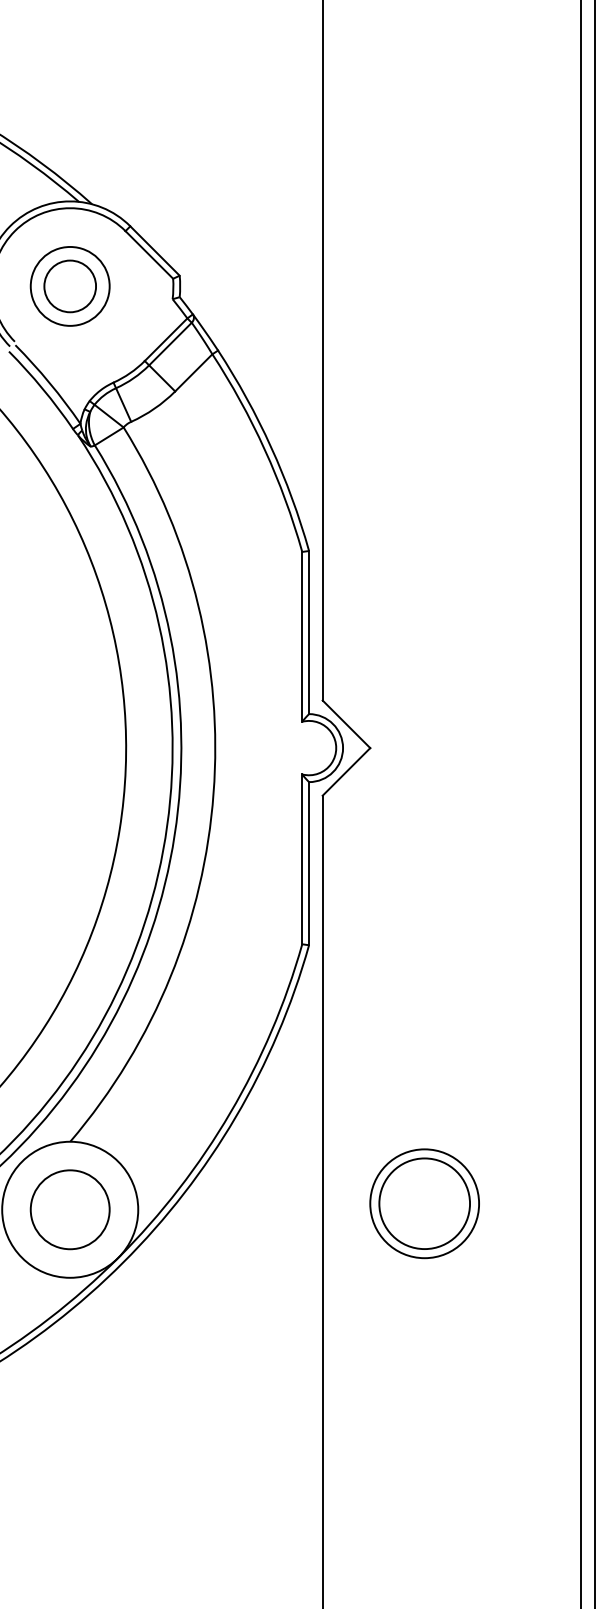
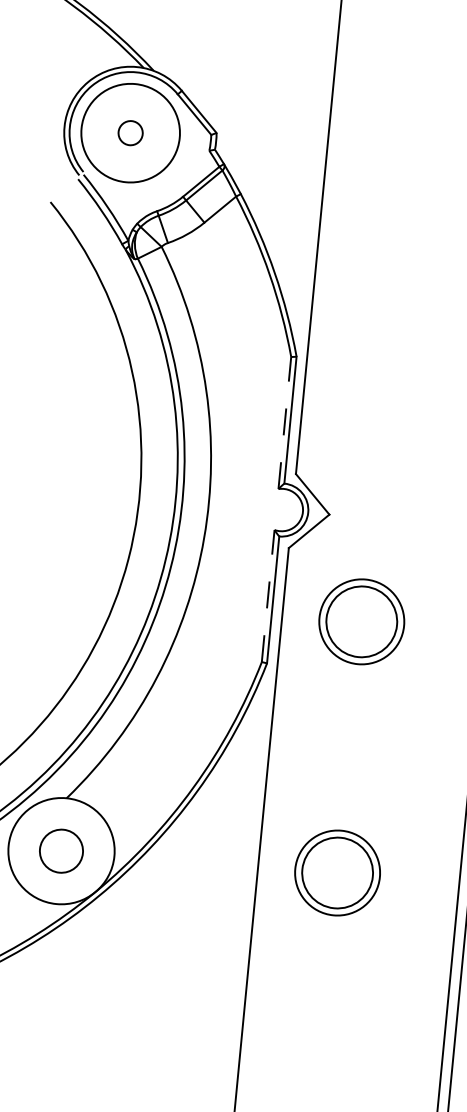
circle: (69, 285) -> (130, 132), size x1.6
circle: (70, 286) -> (130, 133), size x0.6
line: (302, 636) -> (285, 422), solid -> dashed
line: (302, 859) -> (268, 596), solid -> dashed
part: (424, 880) -> (361, 621), added
circle: (69, 1209) -> (60, 850), size x0.7

